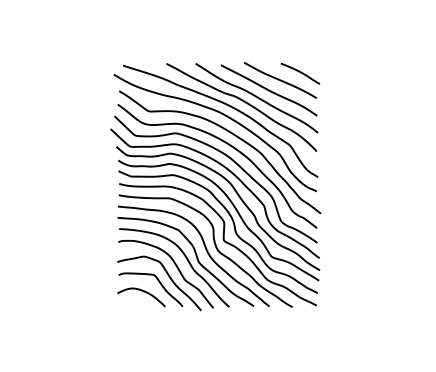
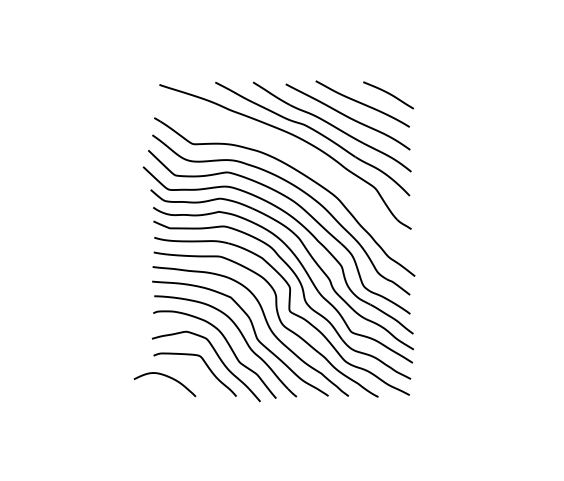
curve: (226, 117) -> (292, 151), removed
curve: (143, 292) -> (167, 378), moved

